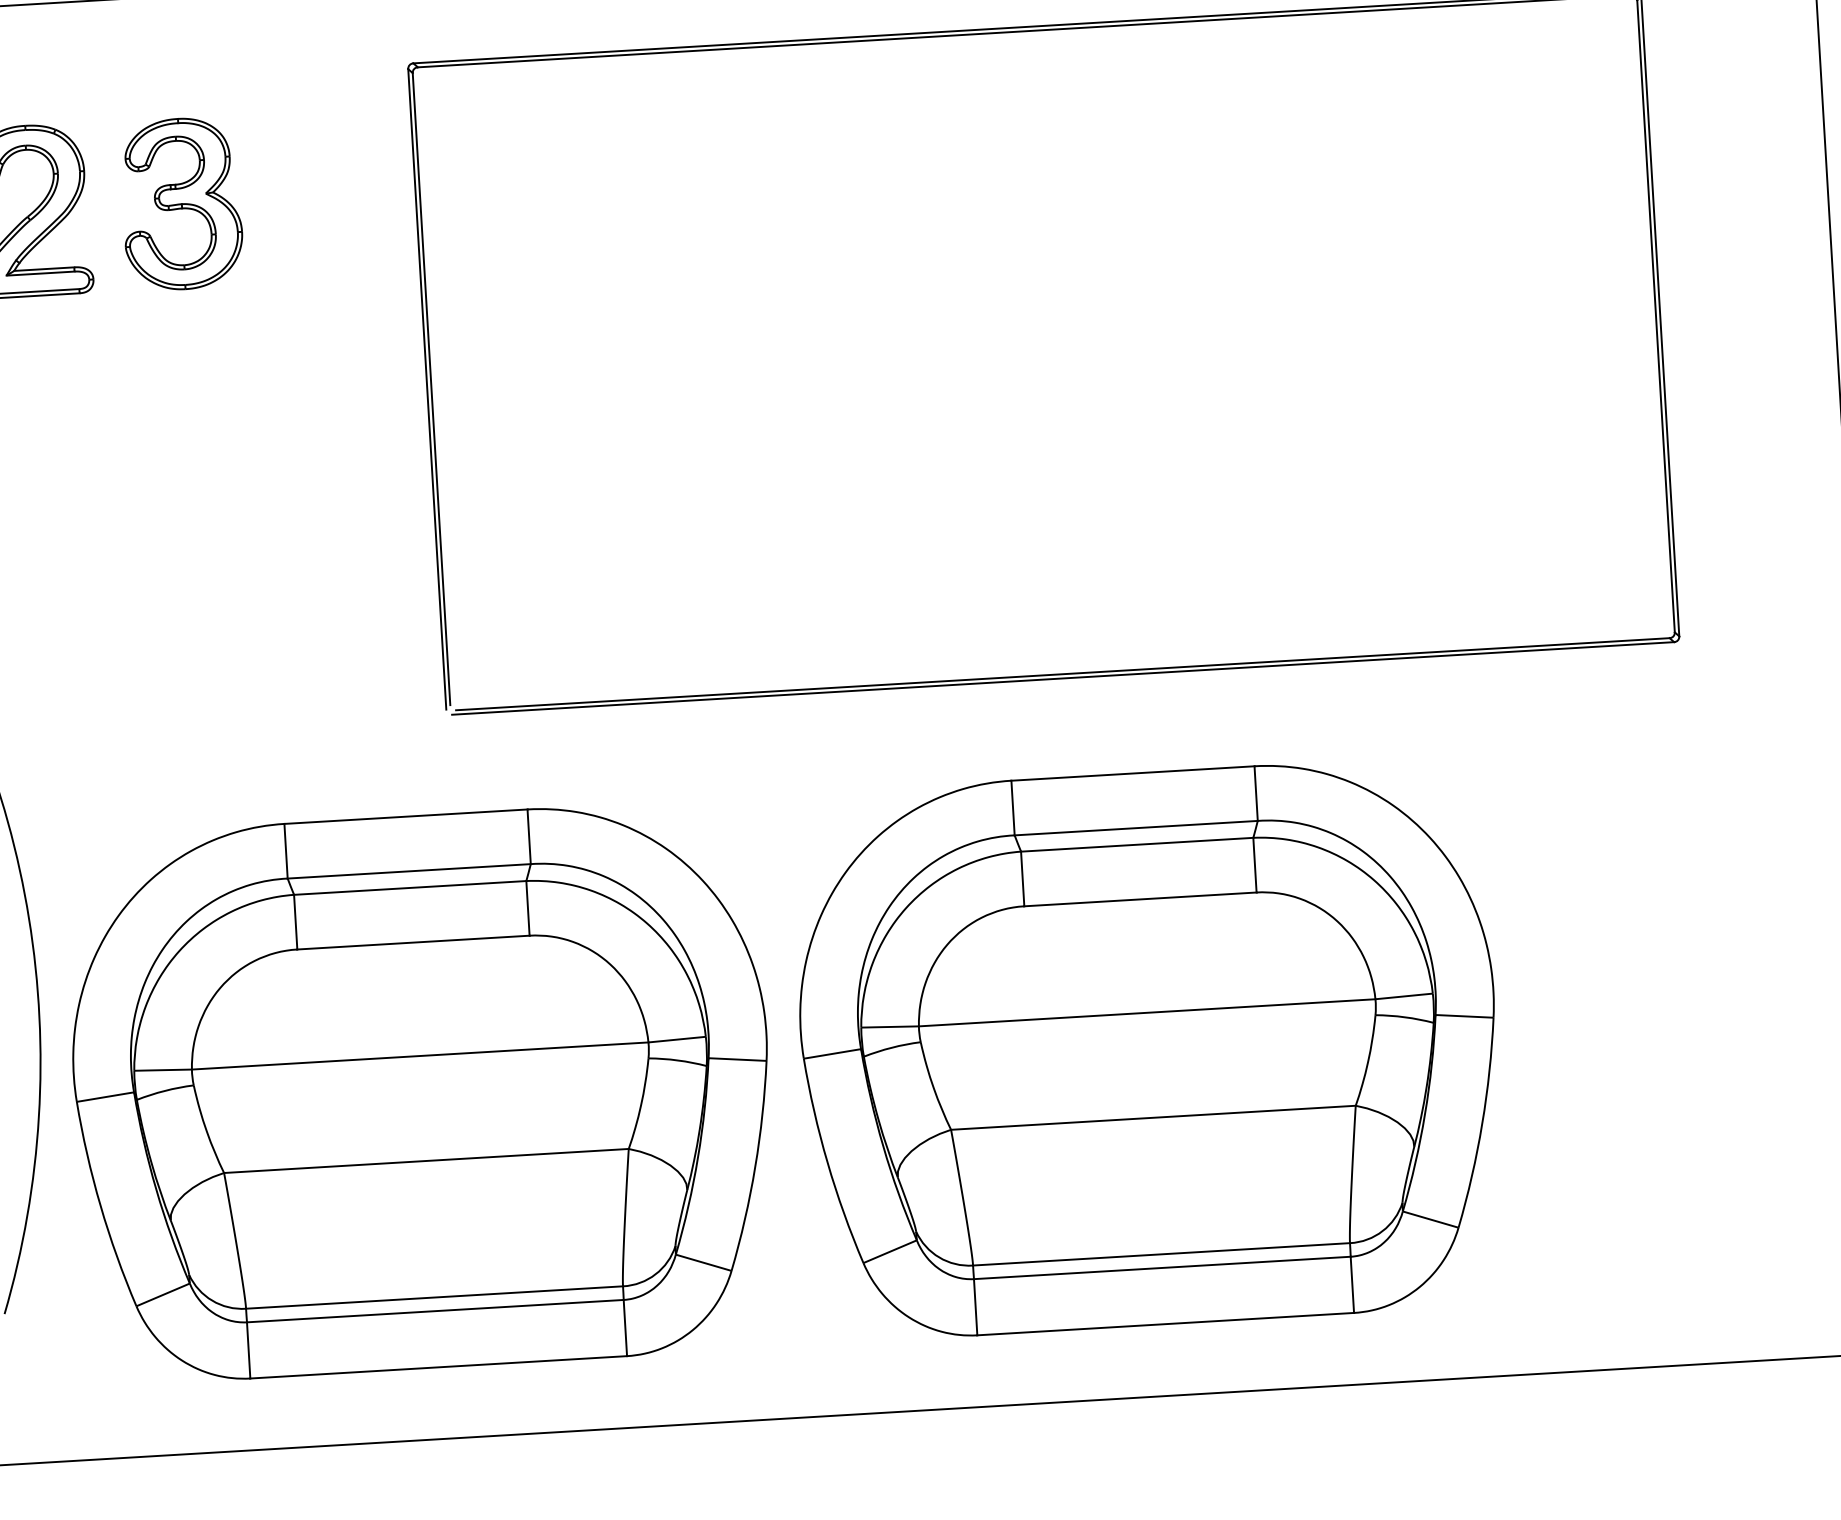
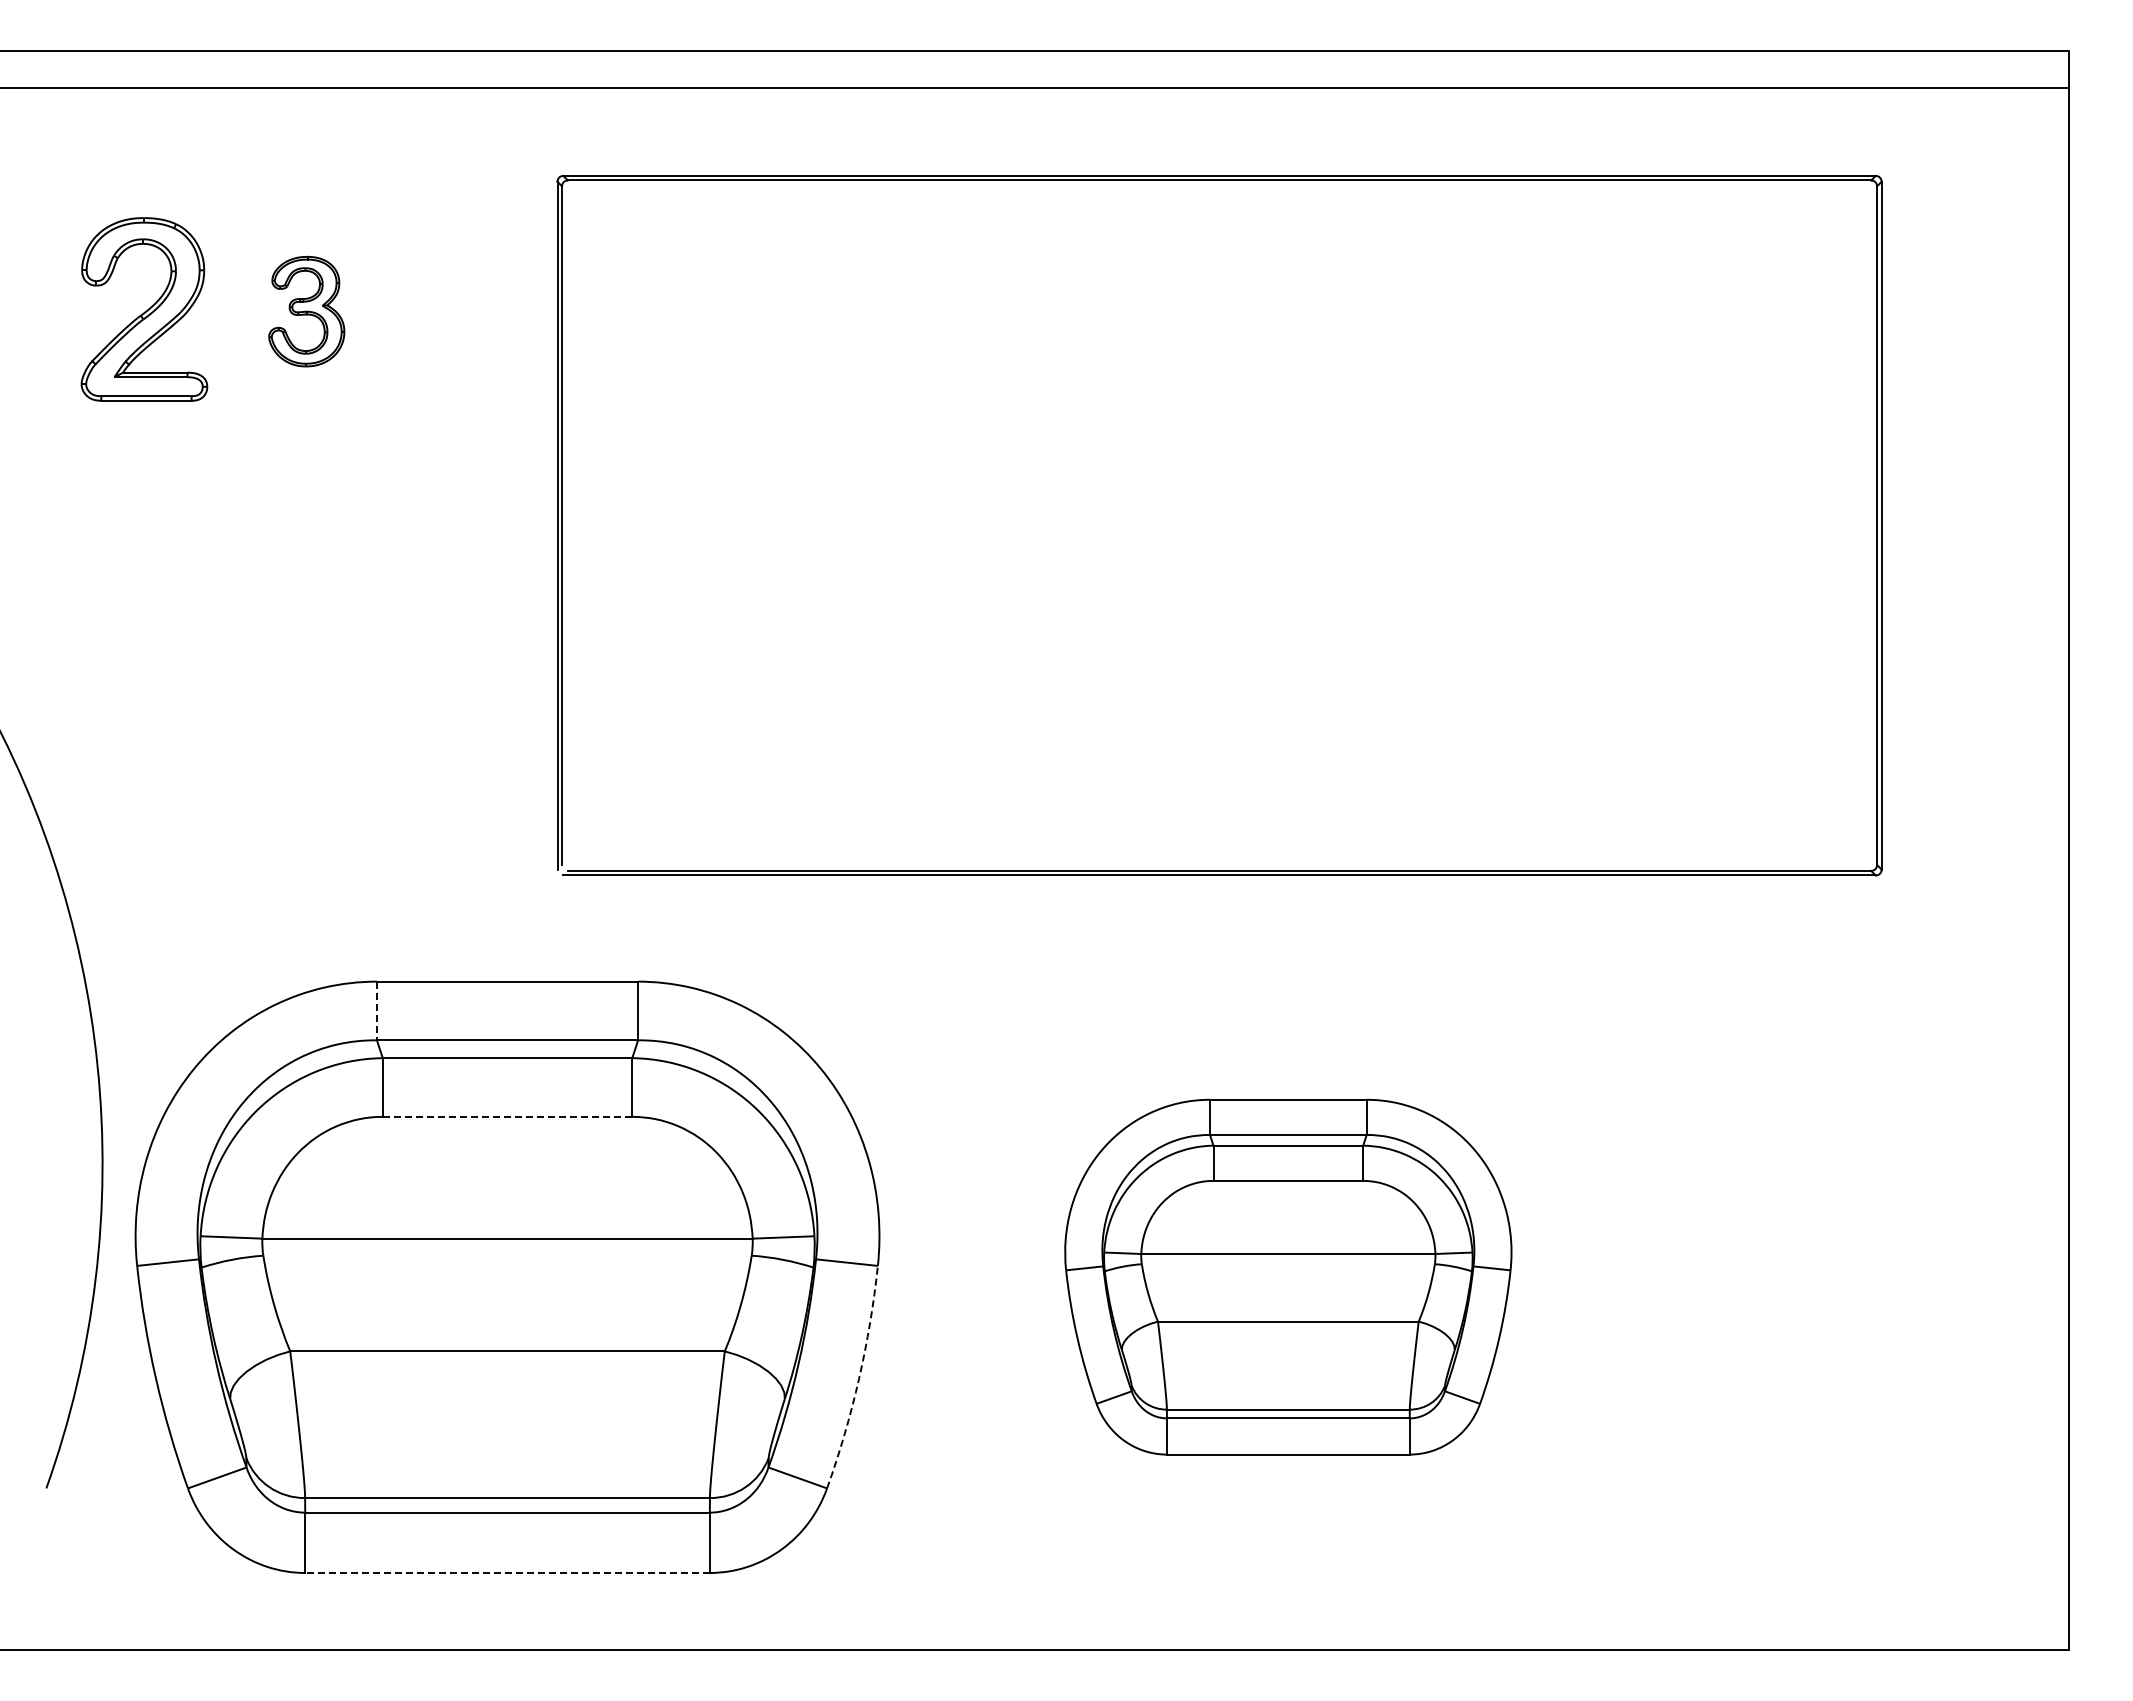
part: (181, 203) -> (306, 311), size x0.6
line: (285, 851) -> (376, 1011), solid -> dashed
line: (413, 942) -> (507, 1116), solid -> dashed
part: (1149, 1048) -> (1288, 1276), size x0.6
arc: (755, 1166) -> (859, 1378), solid -> dashed
line: (438, 1366) -> (507, 1572), solid -> dashed

